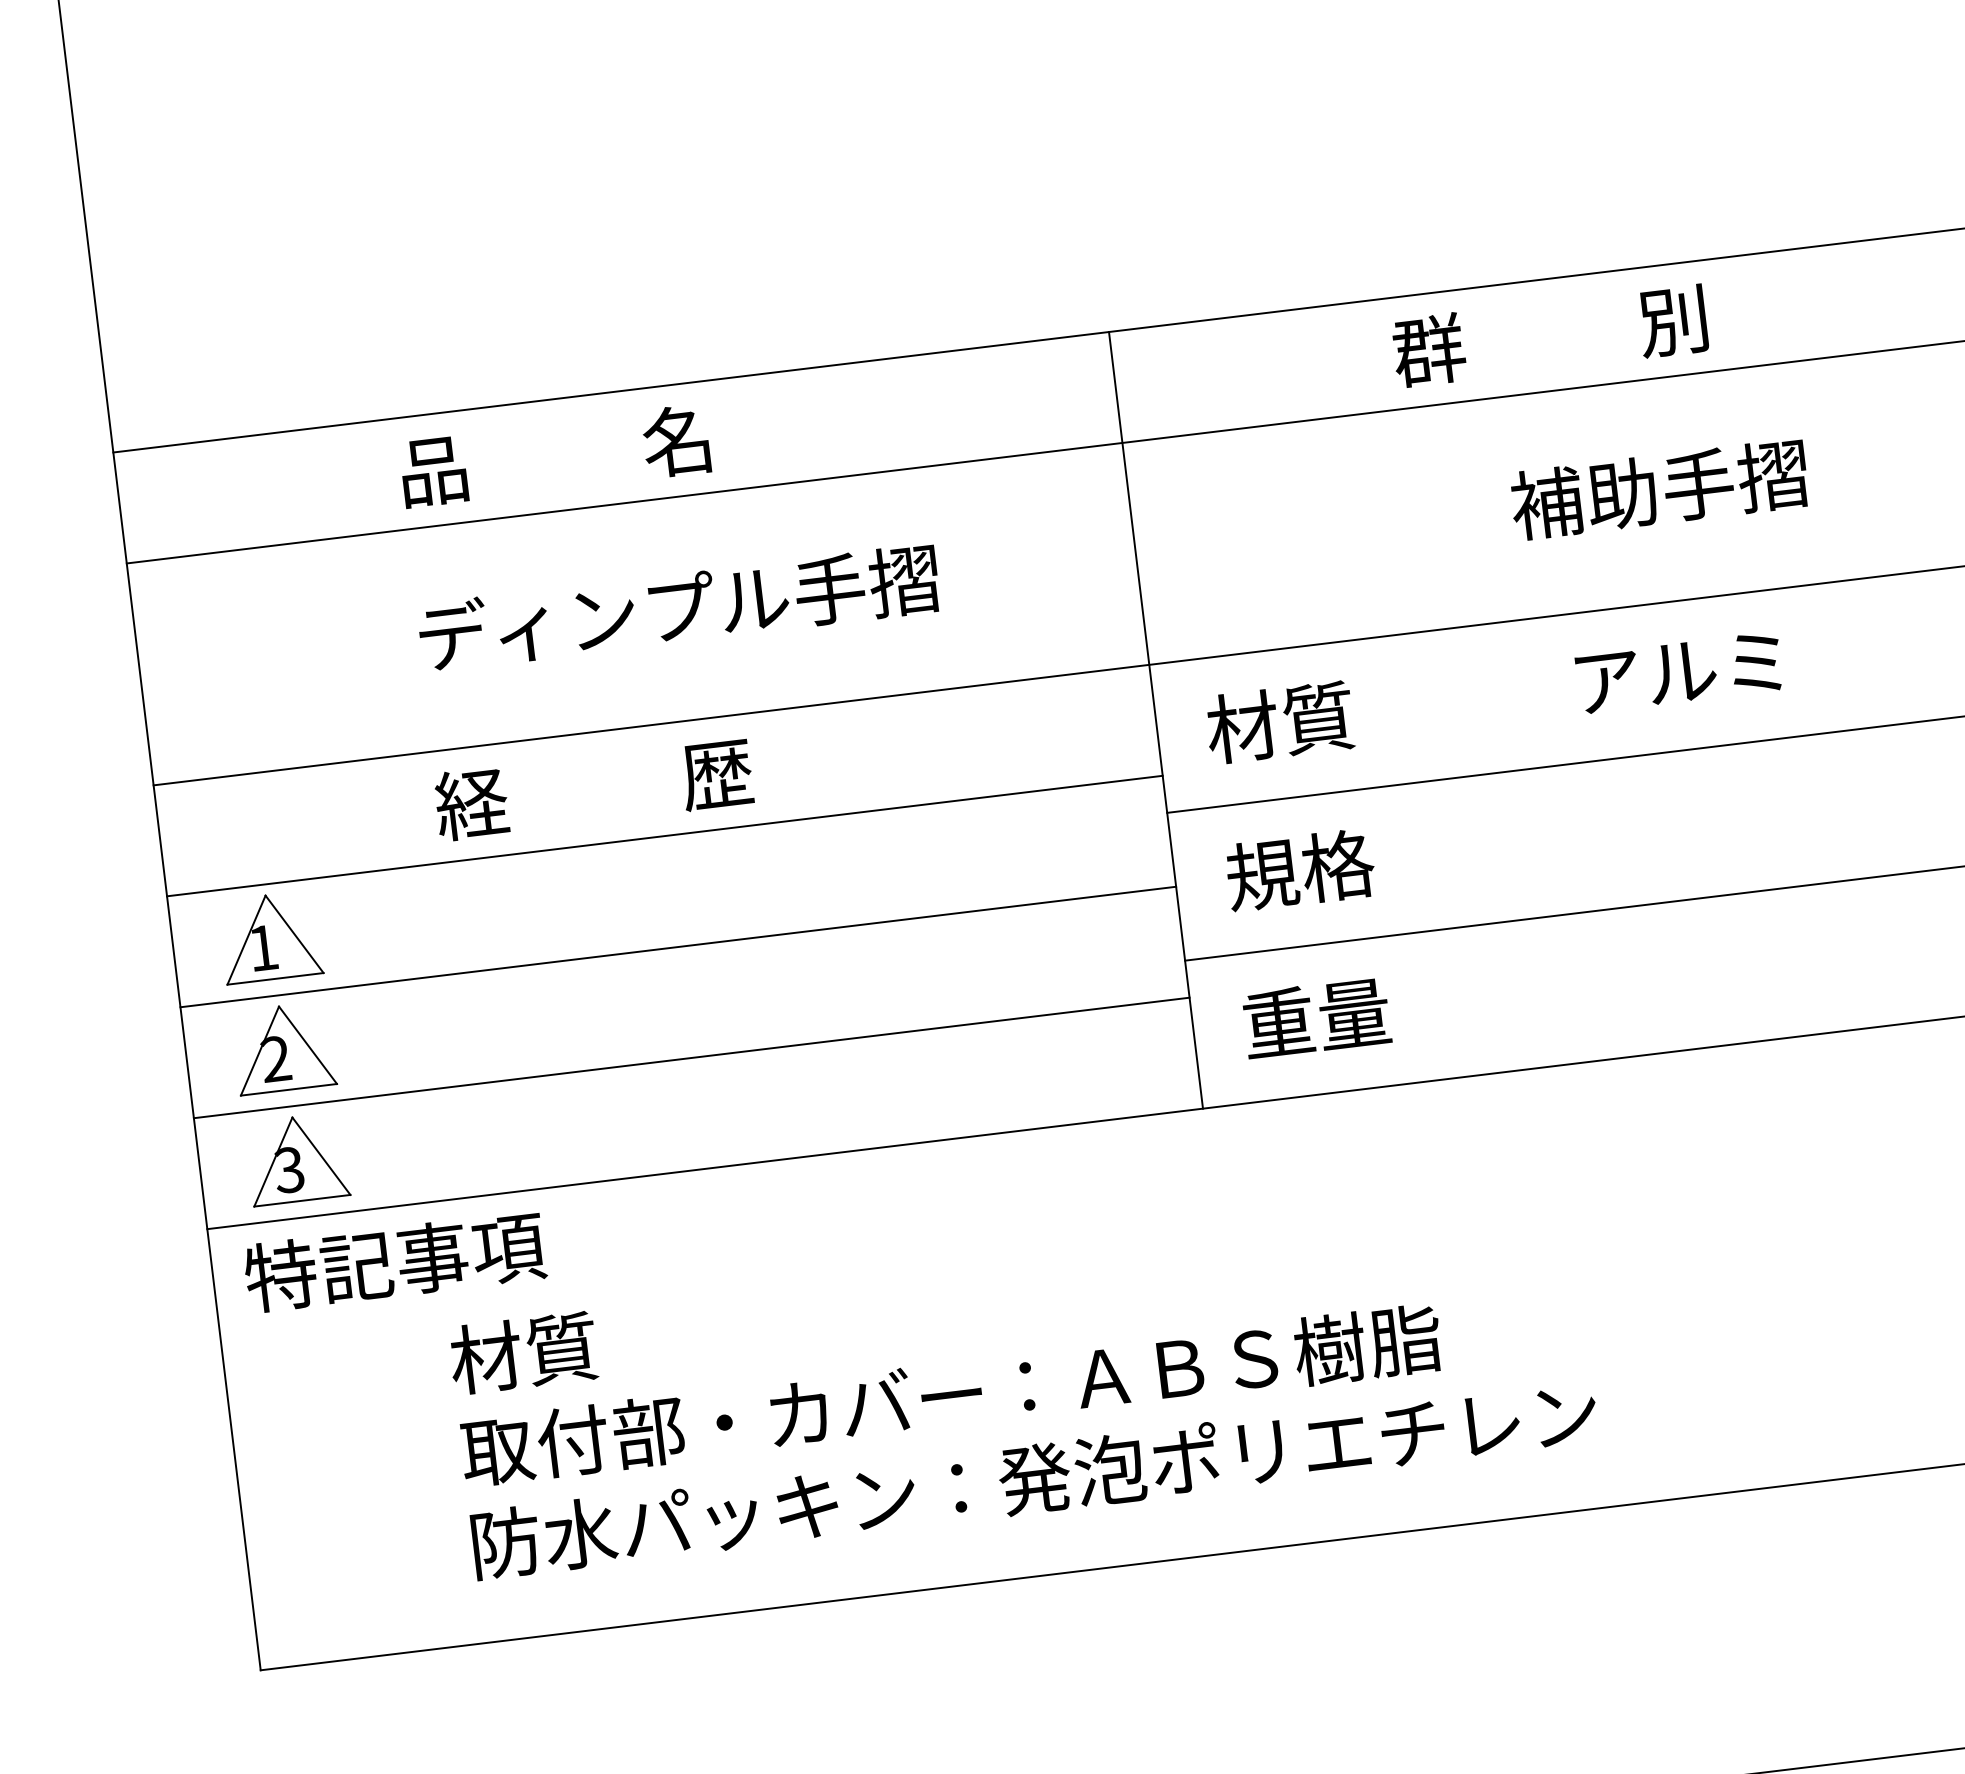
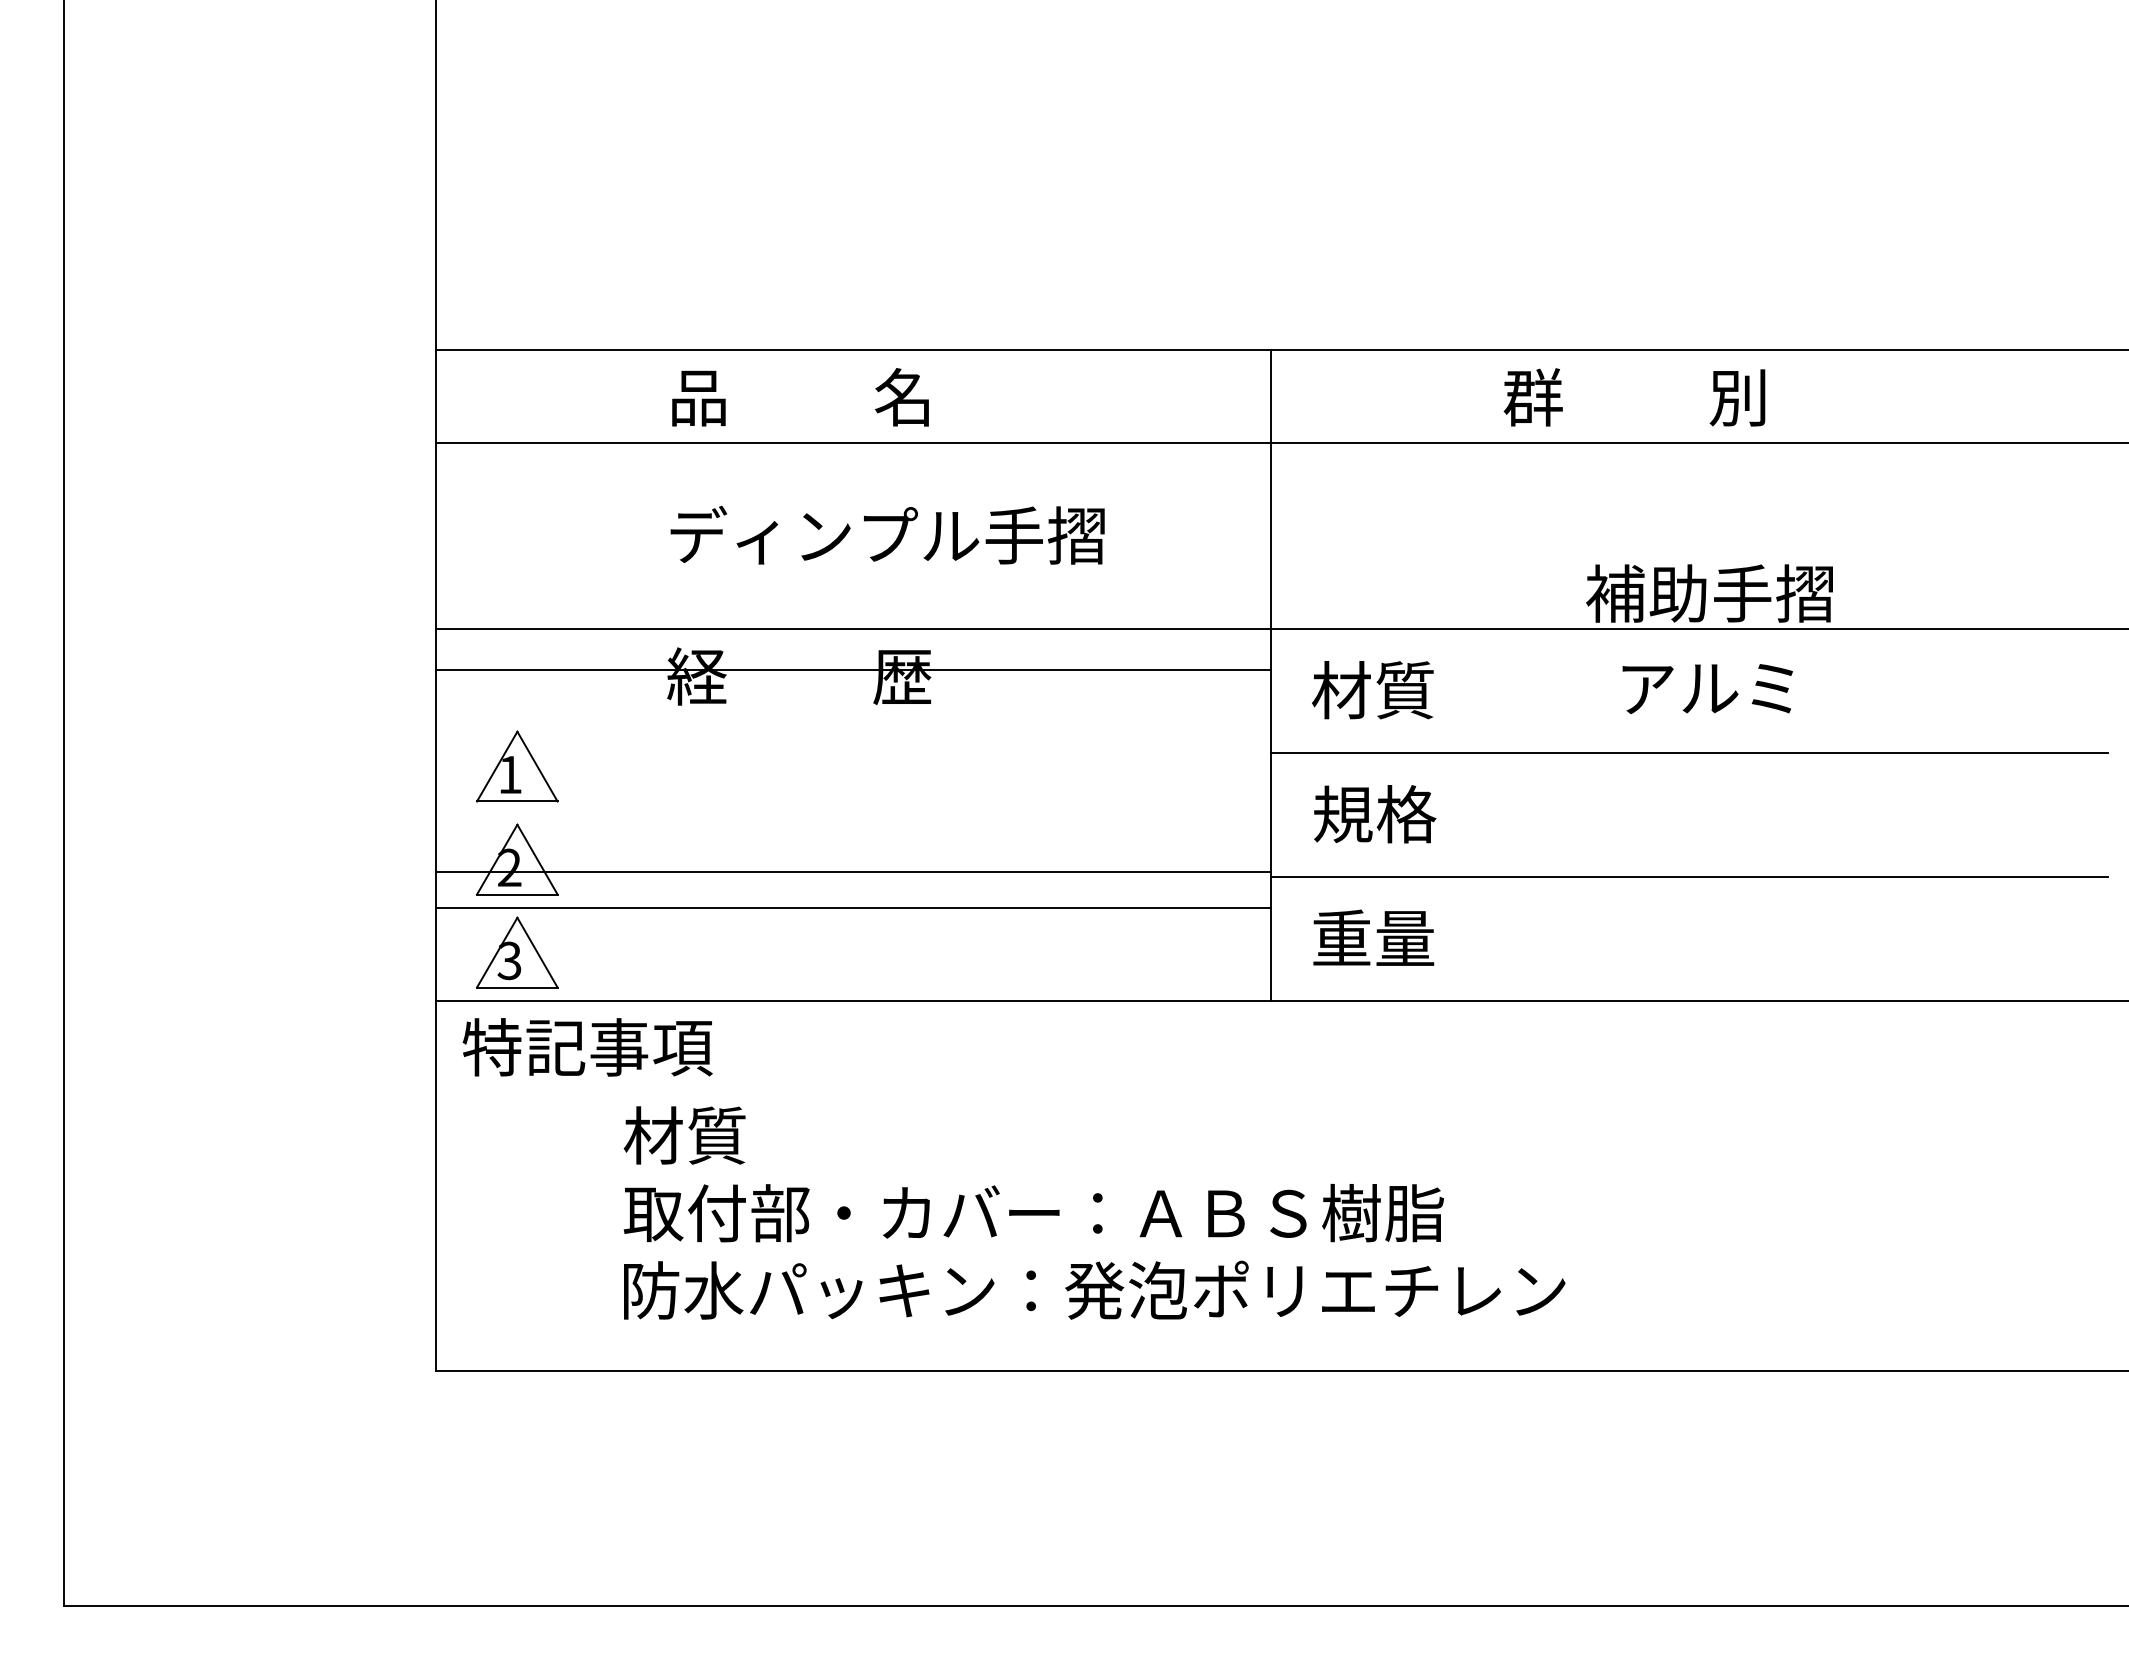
text: (1659, 489) -> (1709, 593), moved
line: (663, 836) -> (852, 670), moved
line: (677, 947) -> (852, 872), moved

